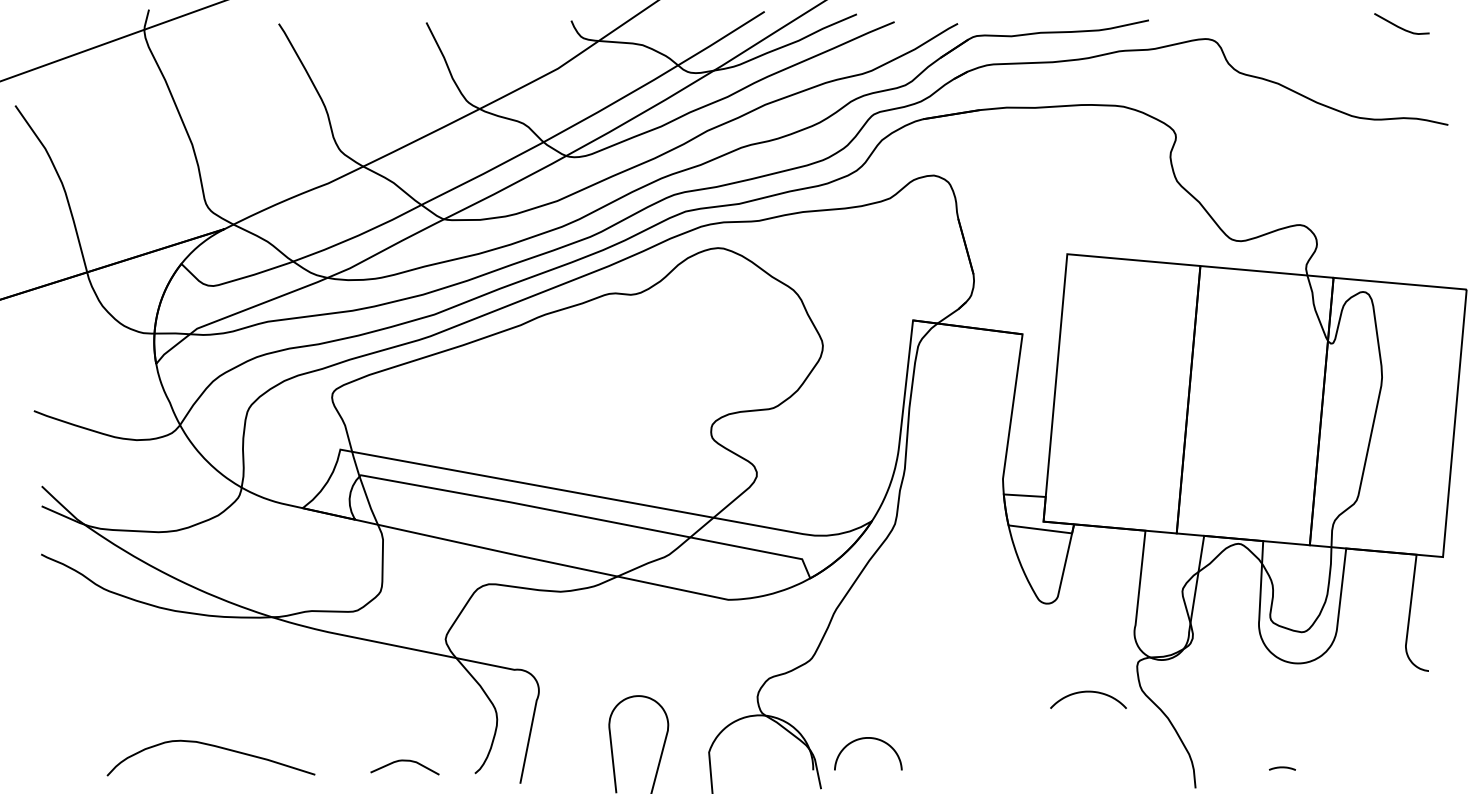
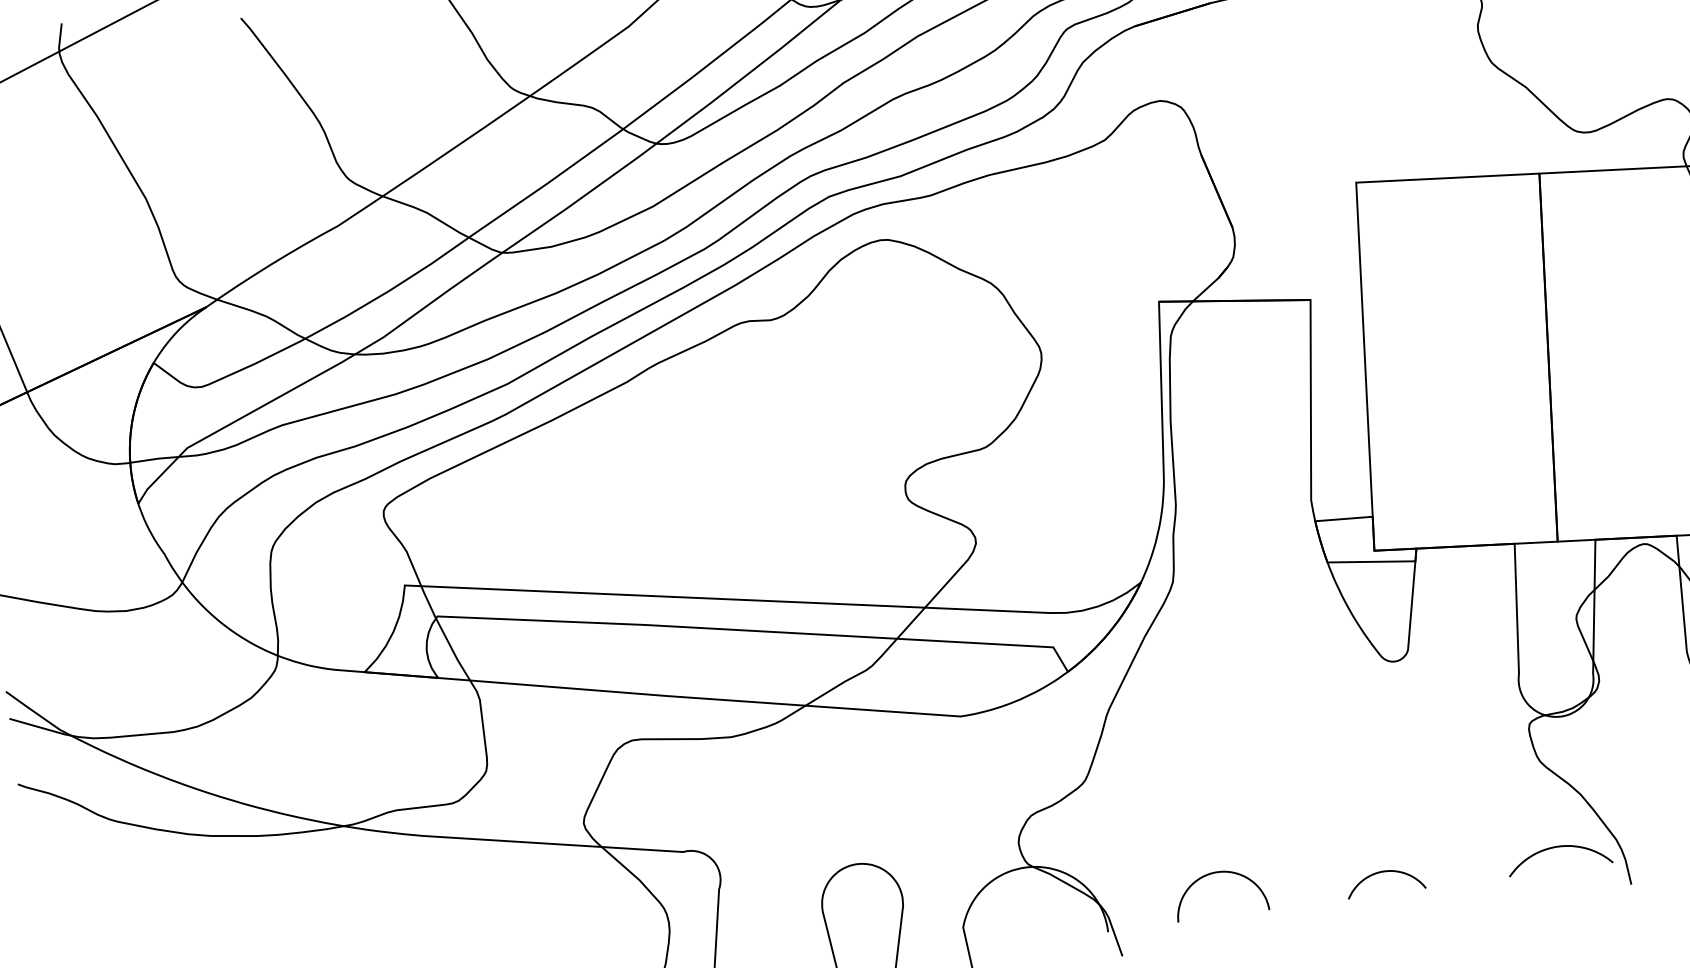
curve: (1088, 692) -> (1558, 847), moved
curve: (872, 739) -> (1223, 873), moved
curve: (1020, 755) -> (1387, 872), added

